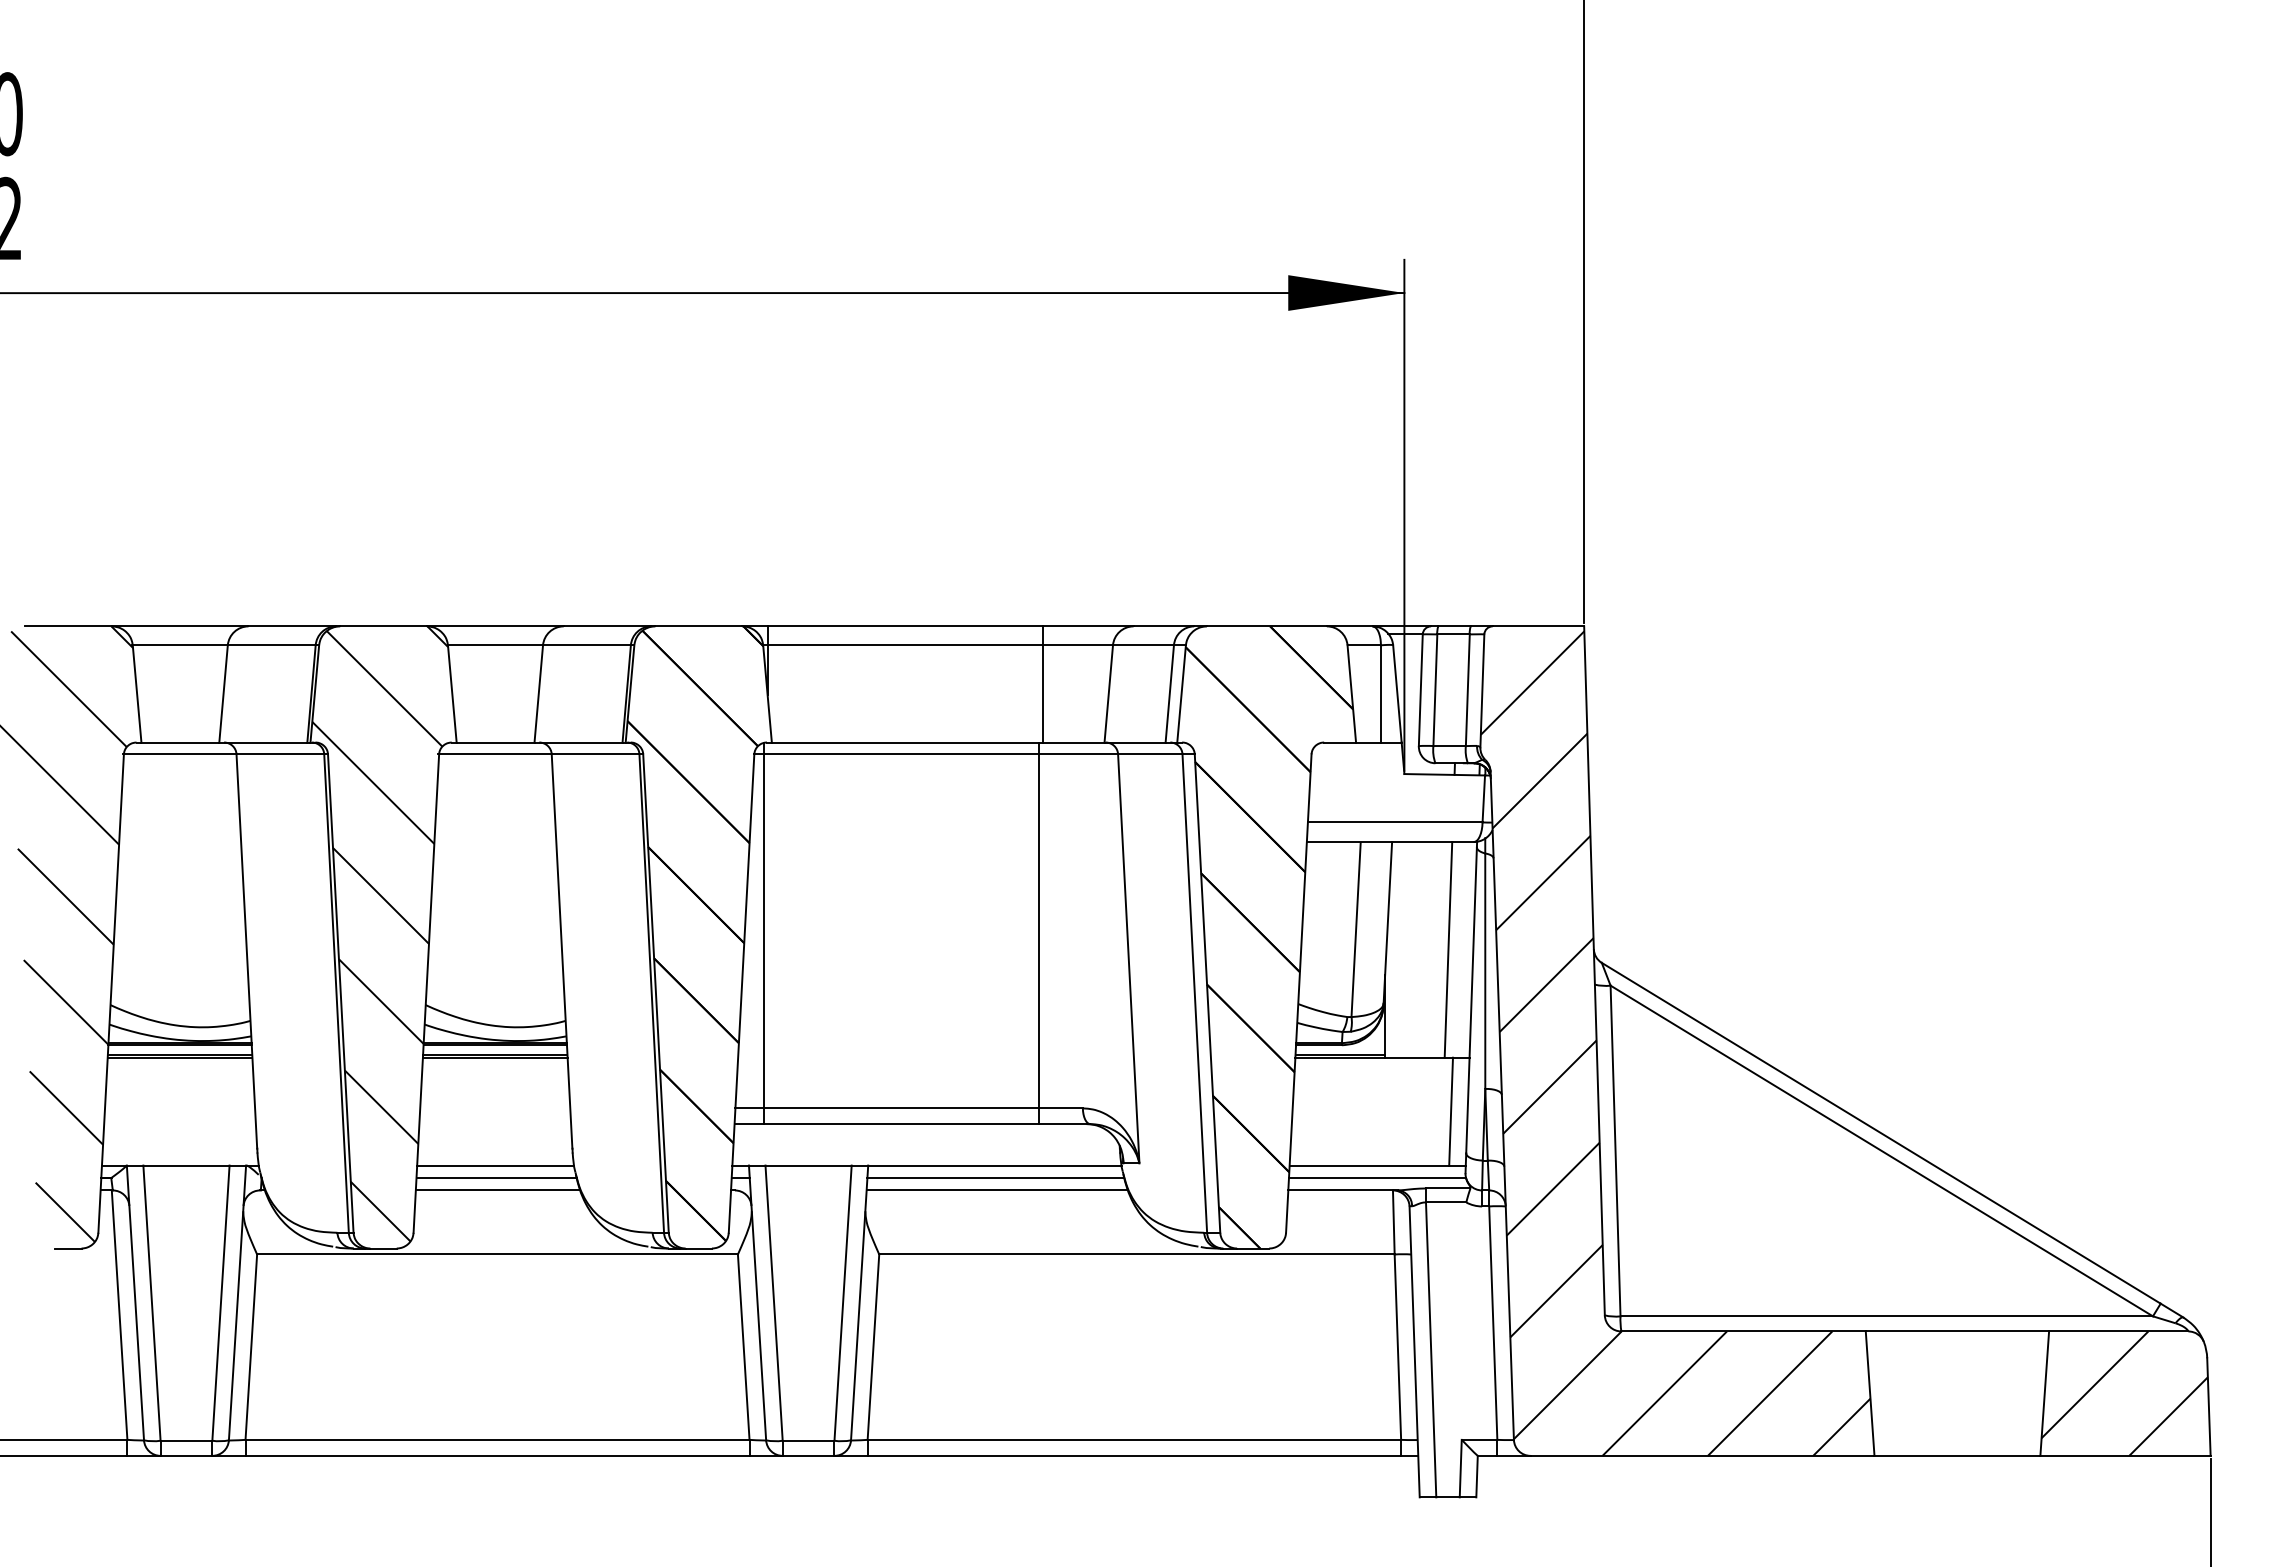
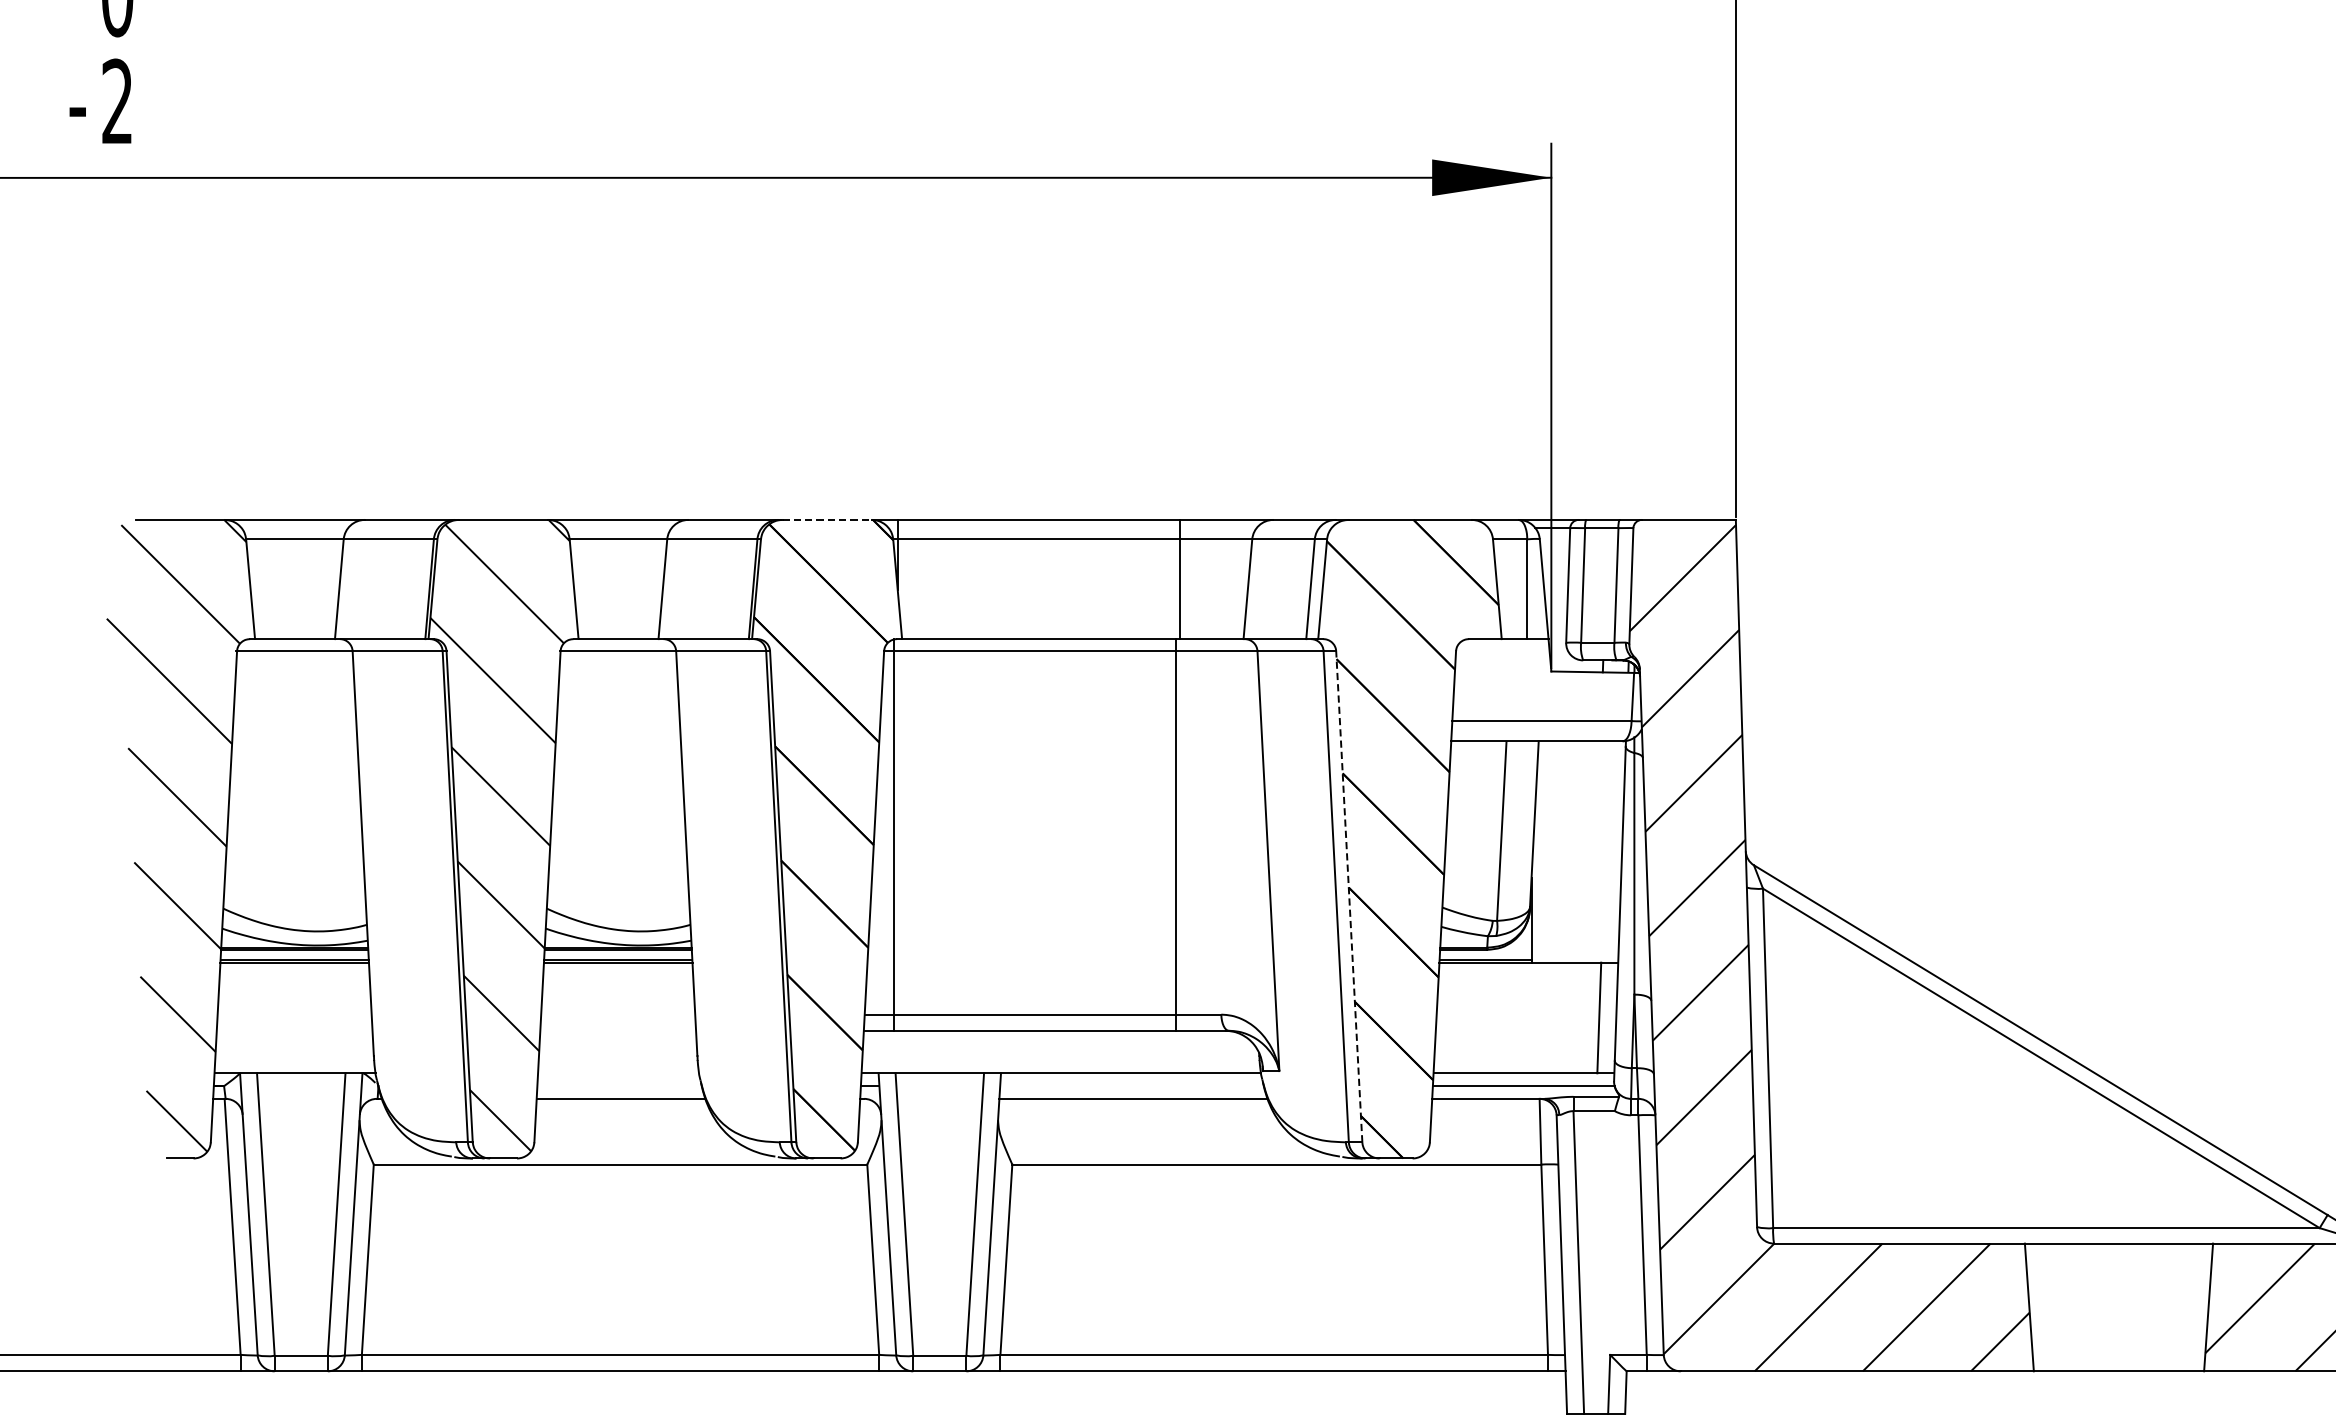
line: (699, 626) -> (827, 520), solid -> dashed
line: (1448, 949) -> (1596, 851), removed
line: (1207, 993) -> (1349, 896), solid -> dashed
line: (495, 1165) -> (618, 1073), removed
line: (496, 1177) -> (619, 1085), removed
line: (995, 1178) -> (1131, 1086), removed

